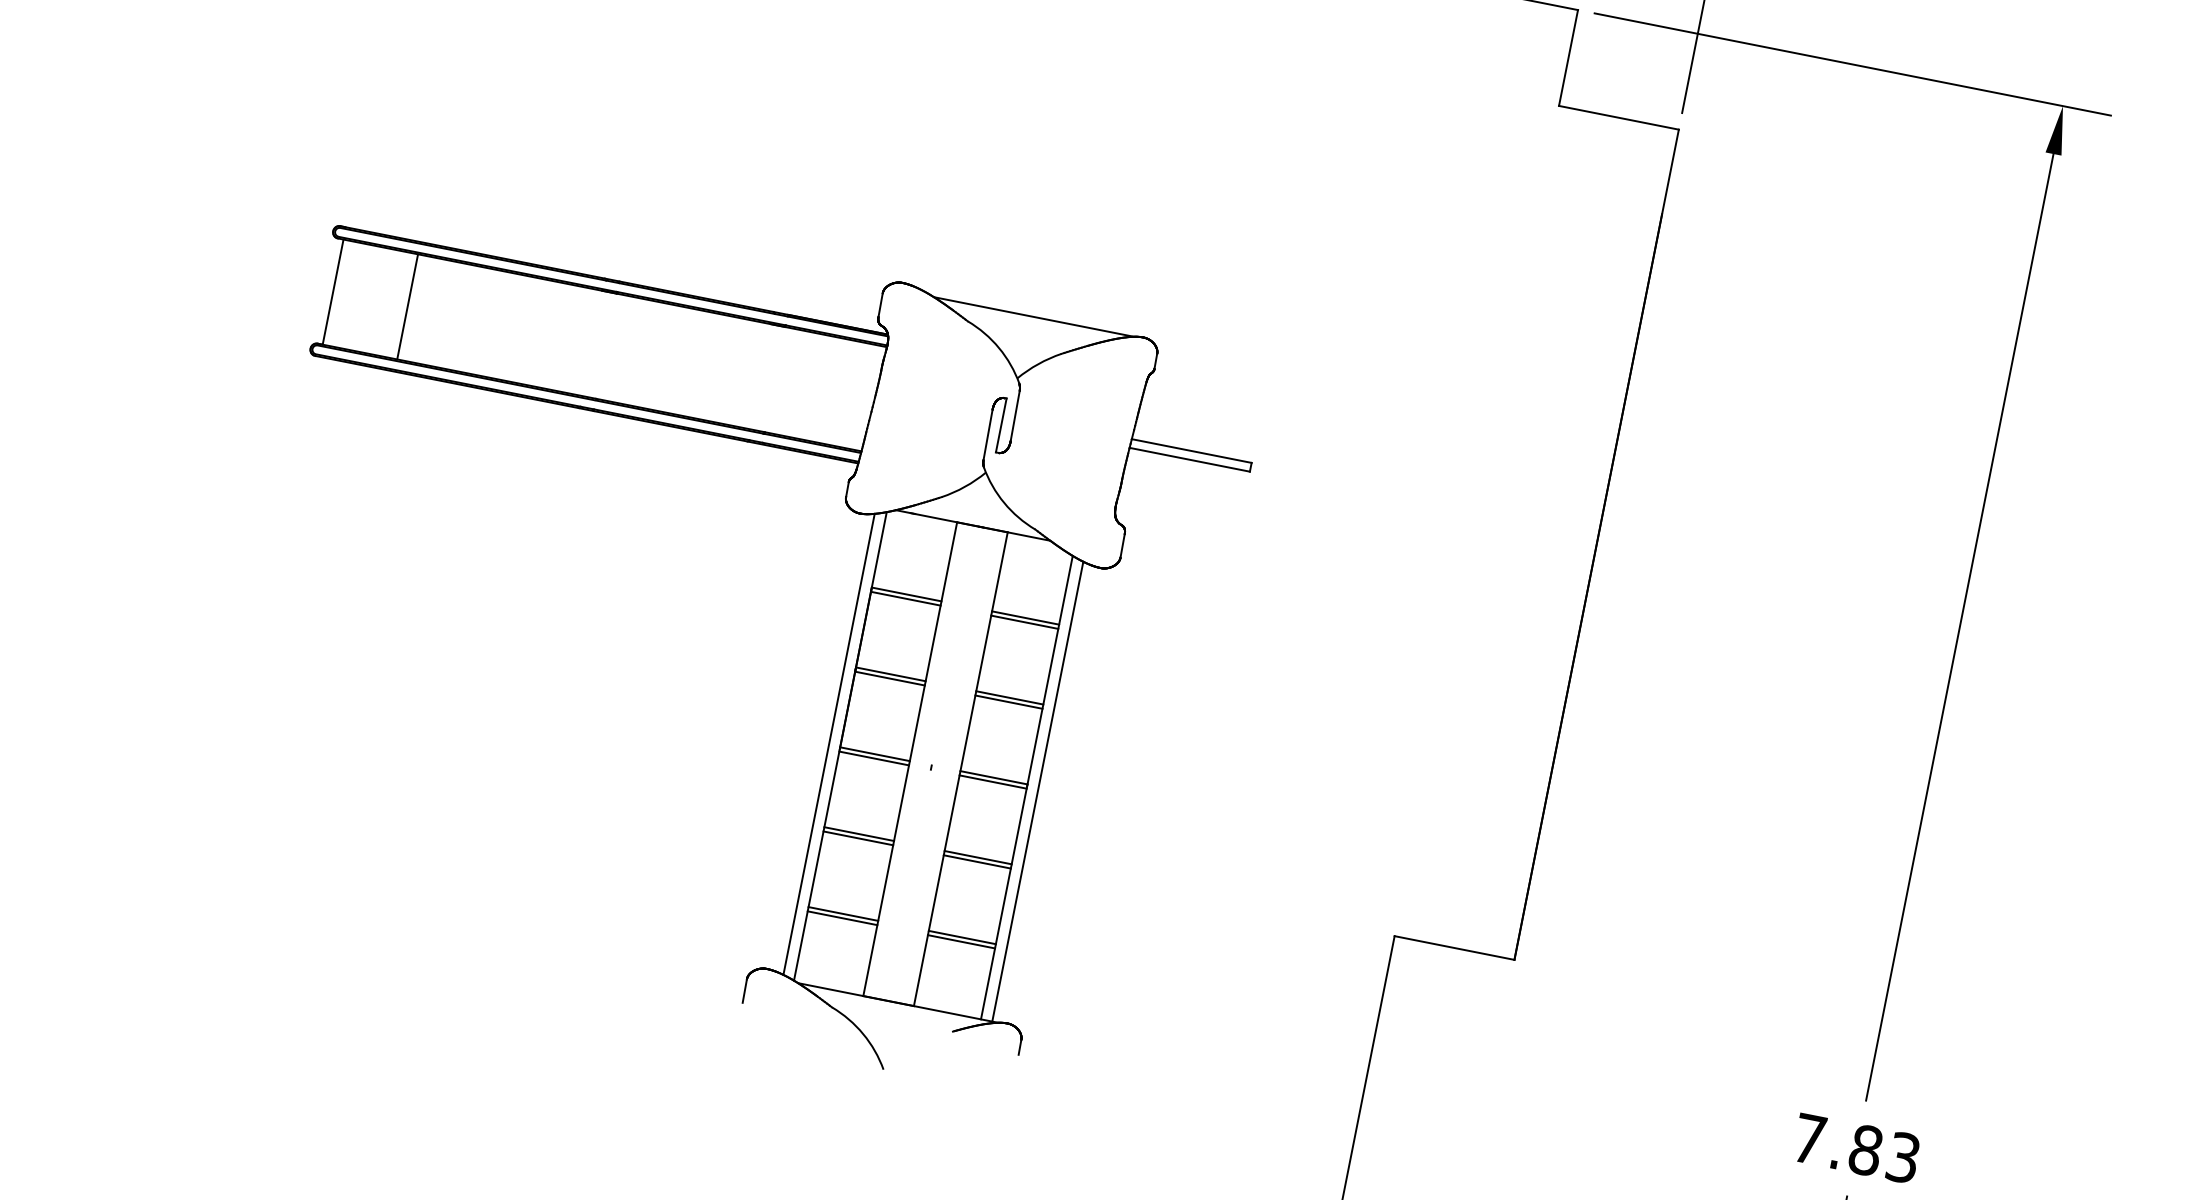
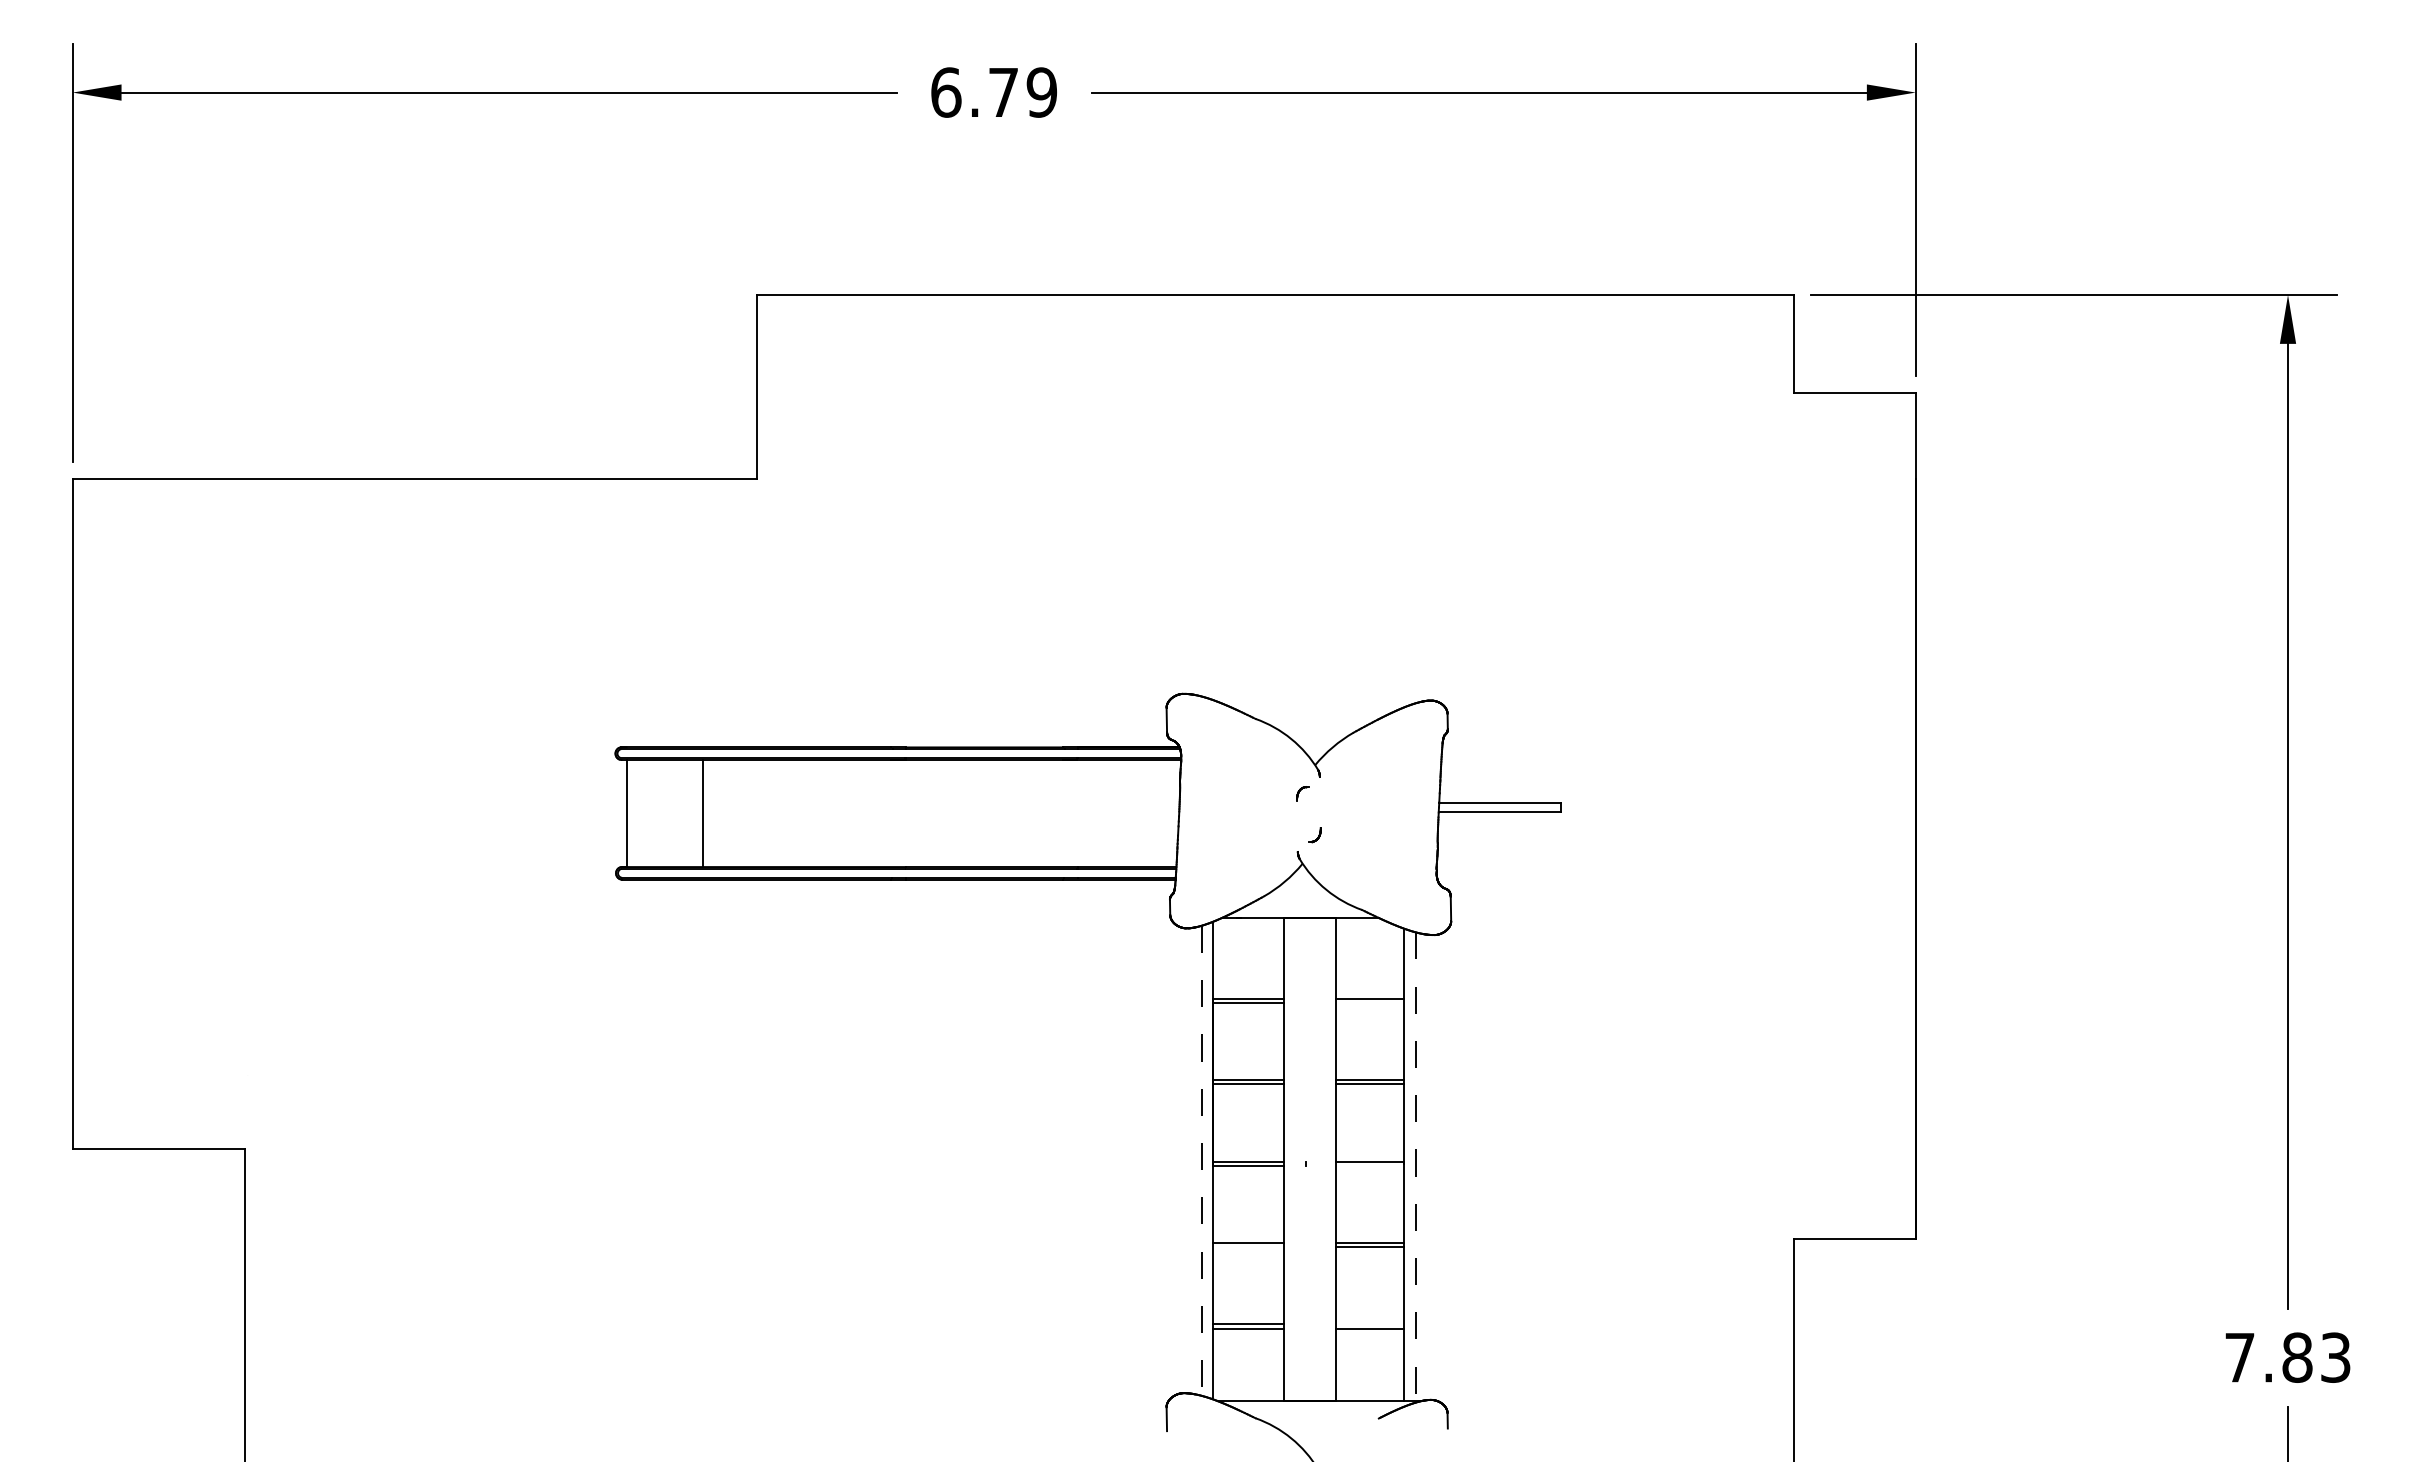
line: (1033, 316) -> (1319, 701), removed
line: (1014, 415) -> (1319, 802), removed
line: (1001, 425) -> (1308, 814), removed
line: (987, 433) -> (1296, 825), removed
line: (1024, 622) -> (1369, 1003), removed
line: (829, 744) -> (1201, 1160), solid -> dashed
line: (992, 781) -> (1369, 1165), removed
line: (1037, 792) -> (1415, 1167), solid -> dashed
line: (858, 838) -> (1248, 1247), removed
line: (962, 937) -> (1369, 1324), removed

